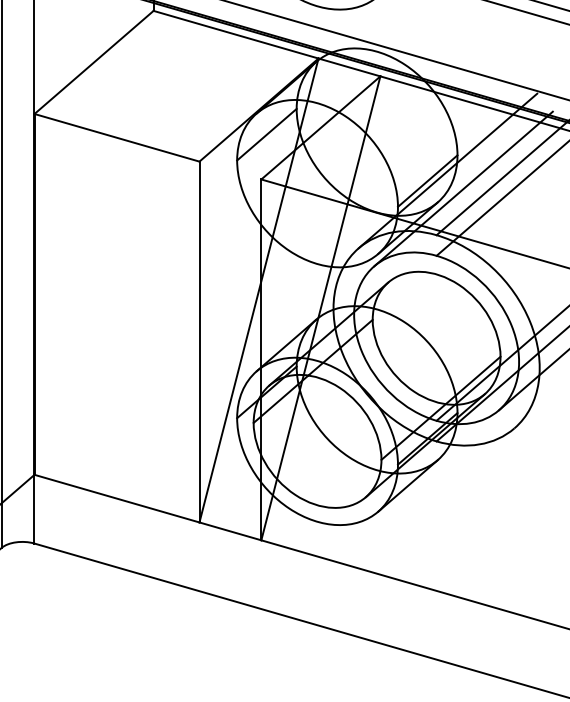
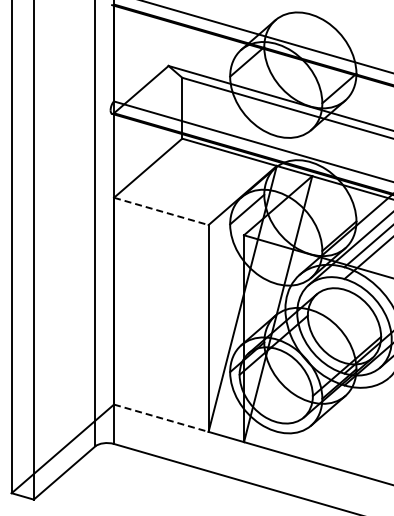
line: (117, 137) -> (161, 211), solid -> dashed
line: (117, 499) -> (161, 418), solid -> dashed

